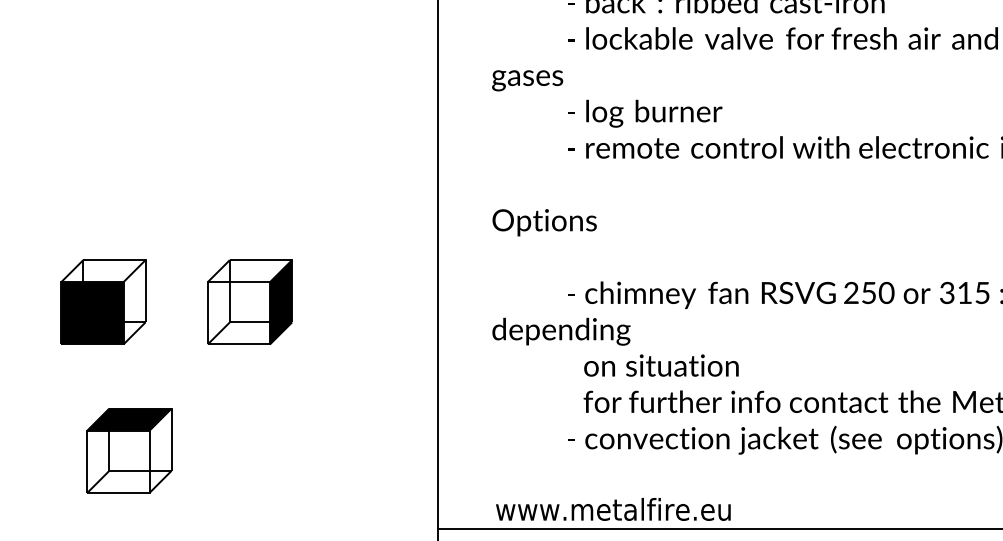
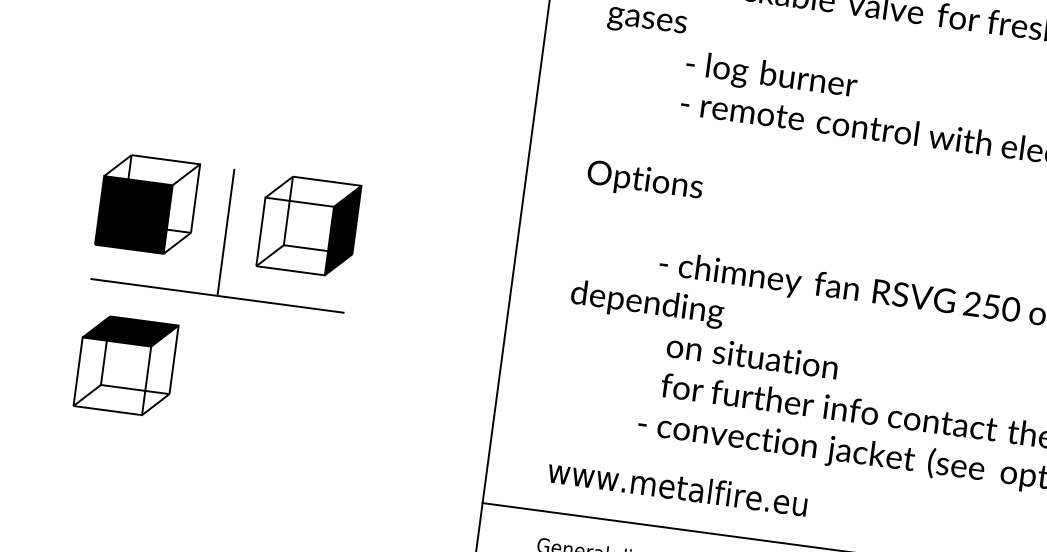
part: (176, 317) -> (225, 232), added
part: (129, 450) -> (126, 365), moved
text: (613, 509) -> (677, 487), moved

